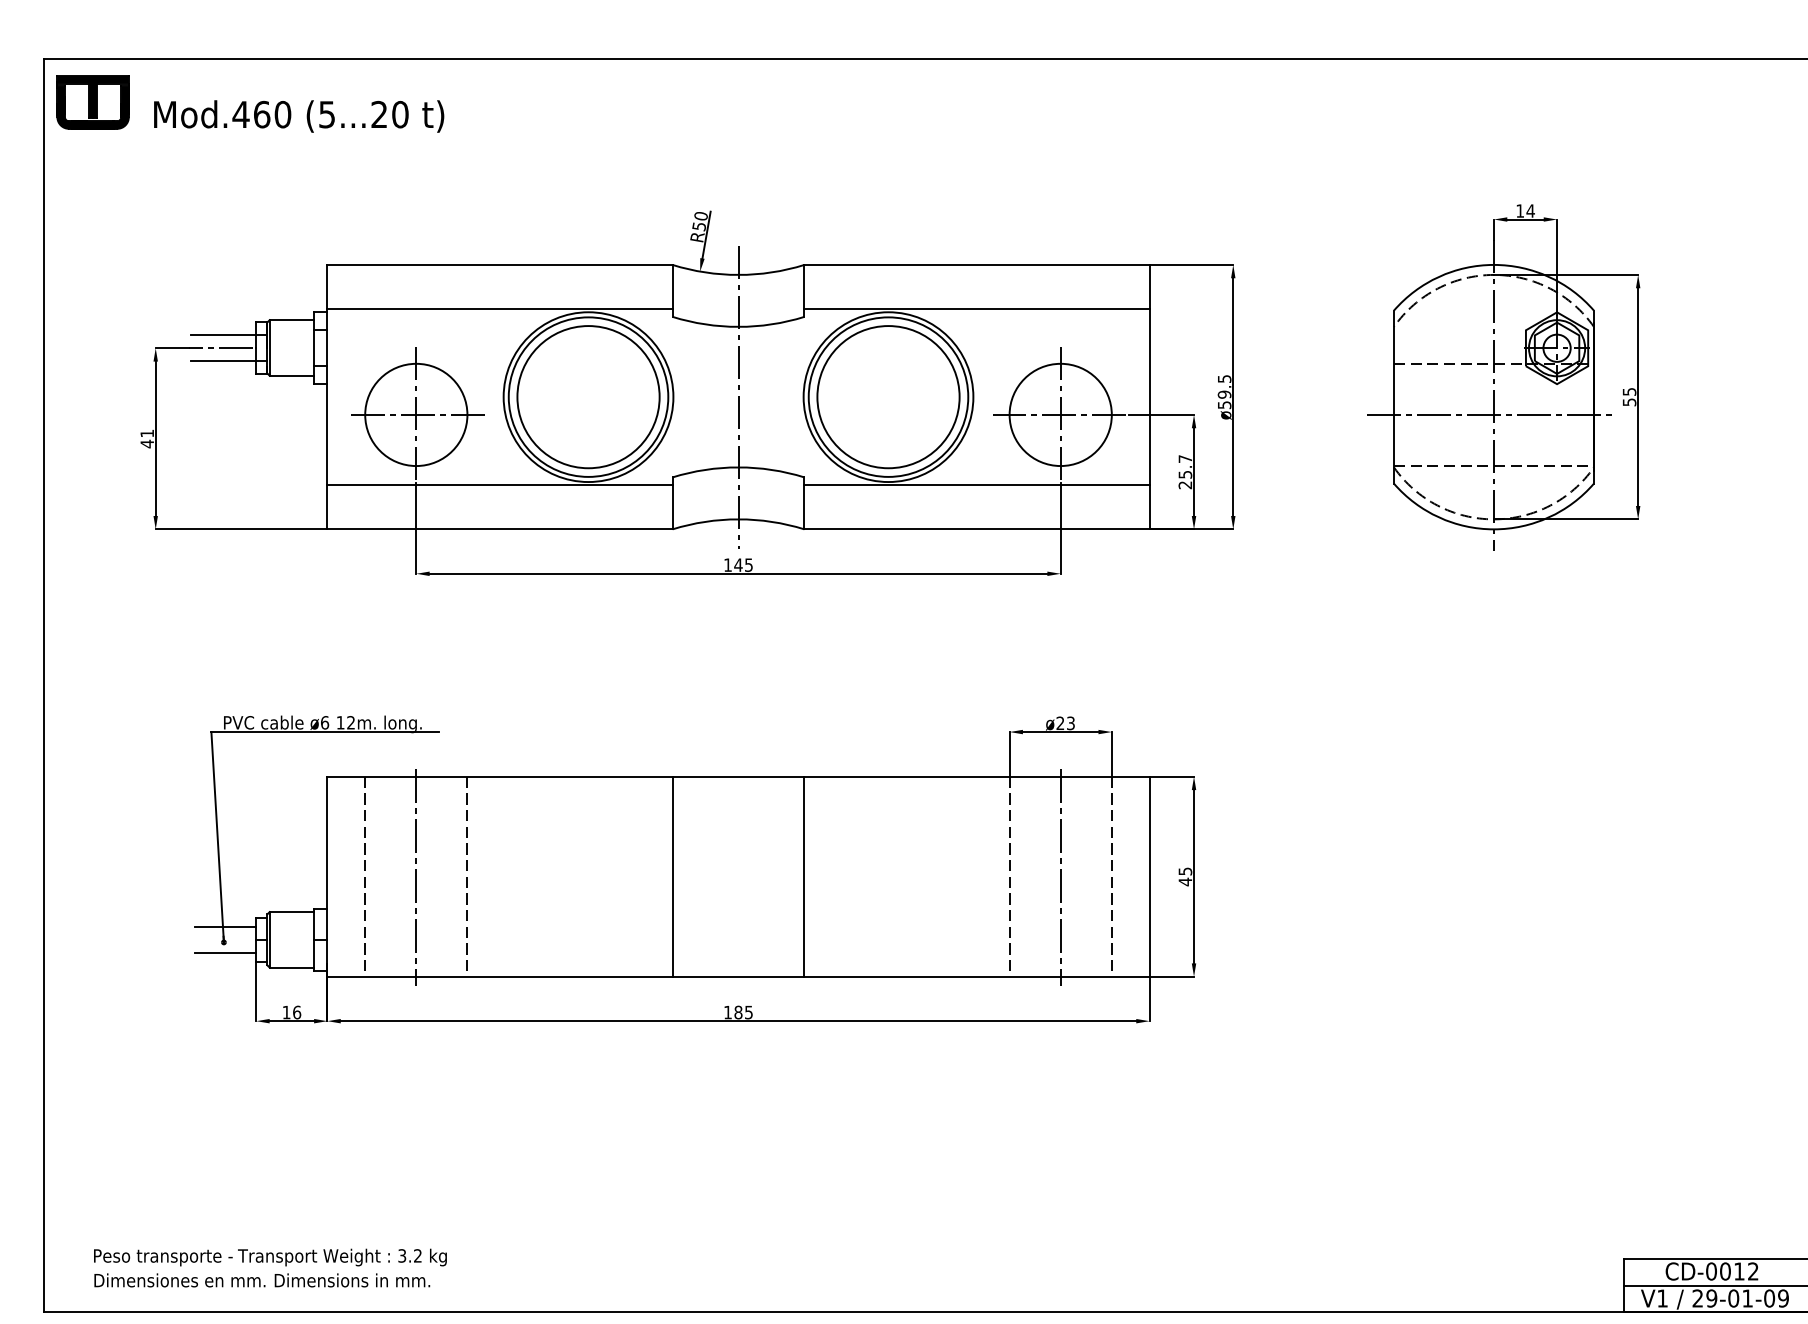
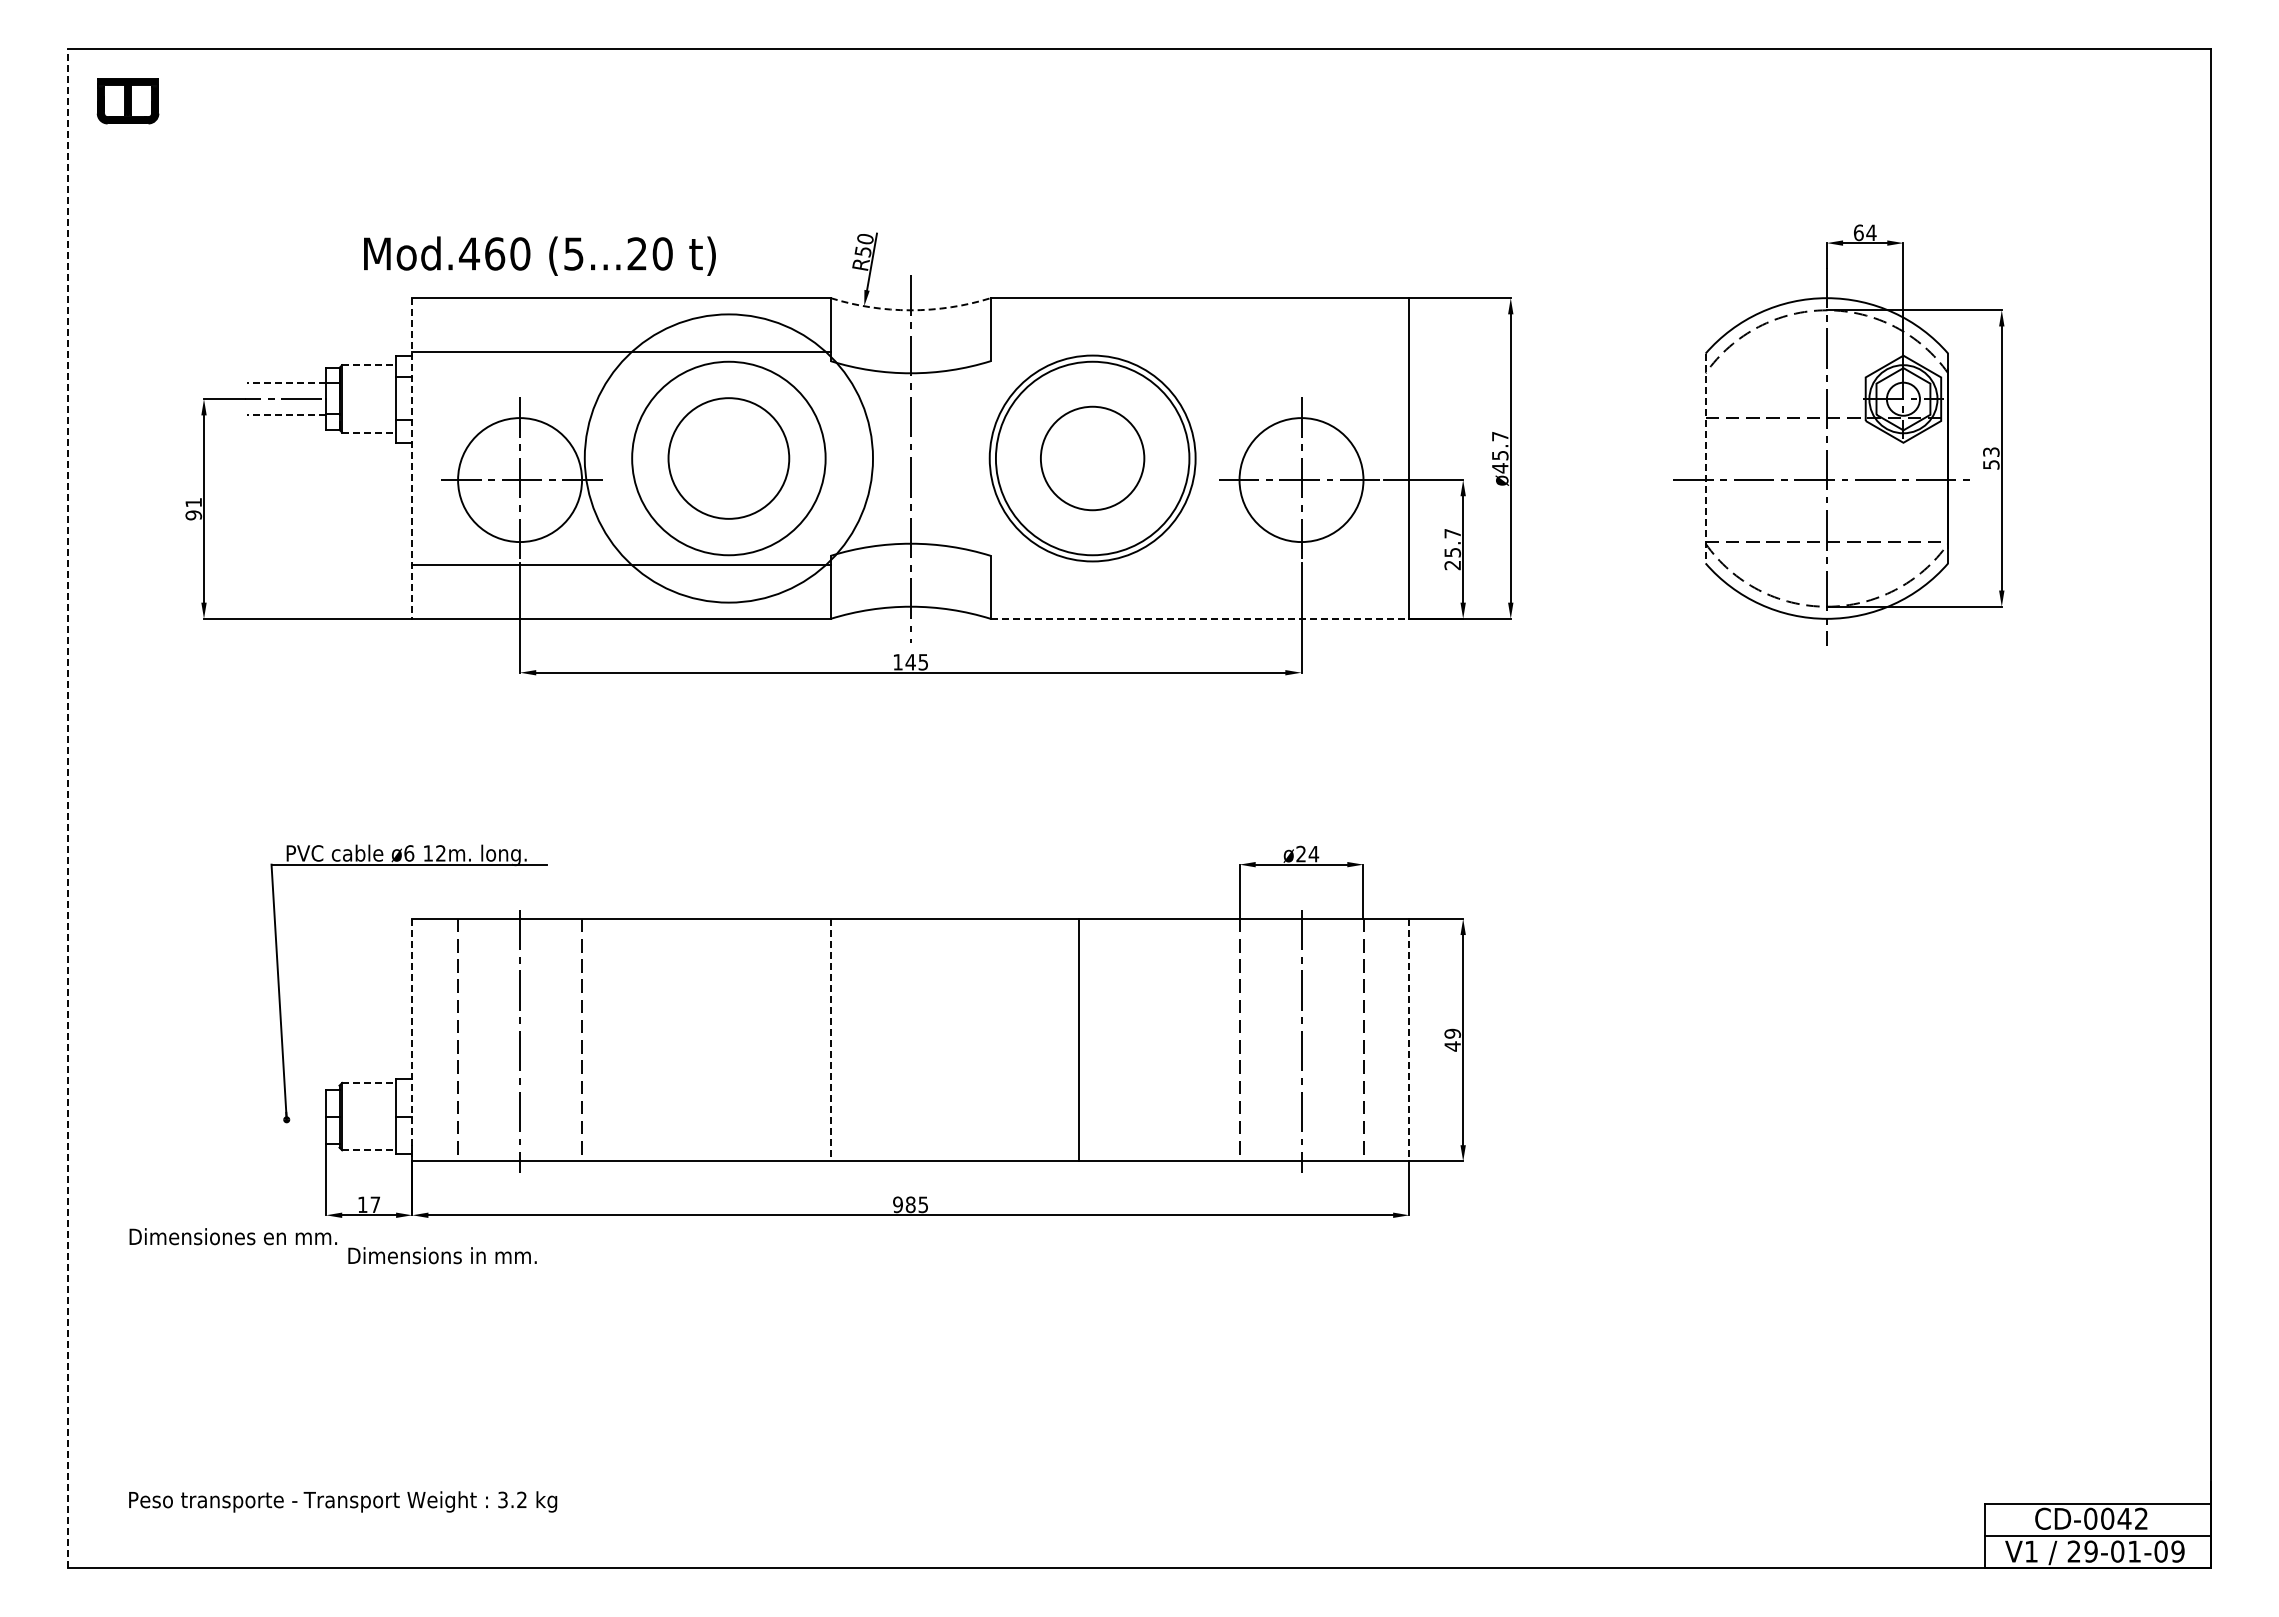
part: (92, 101) -> (127, 100), size x0.7
text: (298, 115) -> (539, 255), moved
text: (1520, 210) -> (1858, 232), 14 -> 64
arc: (738, 275) -> (910, 310), solid -> dashed
line: (976, 308) -> (1199, 351), removed
line: (292, 320) -> (369, 365), solid -> dashed
line: (223, 334) -> (286, 382), solid -> dashed
line: (223, 361) -> (286, 415), solid -> dashed
line: (292, 375) -> (369, 432), solid -> dashed
text: (1628, 391) -> (1990, 451), 55 -> 53
text: (1224, 392) -> (1500, 452), ø59.5 -> ø45.7
line: (327, 397) -> (412, 459), solid -> dashed
circle: (588, 397) -> (728, 458), size x0.7
circle: (588, 397) -> (728, 458), size x1.4
circle: (888, 397) -> (1092, 458), size x0.6
line: (1393, 397) -> (1705, 458), solid -> dashed
text: (147, 444) -> (193, 515), 41 -> 91
line: (976, 485) -> (1199, 565), removed
line: (977, 529) -> (1200, 618), solid -> dashed
line: (43, 685) -> (68, 808), solid -> dashed
text: (1070, 722) -> (1313, 853), ø23 -> ø24
text: (1185, 871) -> (1452, 1033), 45 -> 49
line: (804, 876) -> (1078, 1039), moved
line: (327, 877) -> (412, 1040), solid -> dashed
line: (672, 877) -> (830, 1040), solid -> dashed
line: (1149, 877) -> (1409, 1040), solid -> dashed
line: (292, 911) -> (369, 1082), solid -> dashed
line: (225, 926) -> (288, 1100), removed
line: (225, 952) -> (288, 1132), removed
line: (292, 967) -> (369, 1150), solid -> dashed
text: (297, 1012) -> (375, 1204), 16 -> 17
text: (727, 1012) -> (897, 1204), 185 -> 985
text: (1739, 1271) -> (2124, 1518), CD-0012 -> CD-0042
text: (179, 1280) -> (232, 1236), moved
text: (352, 1280) -> (442, 1255), moved

